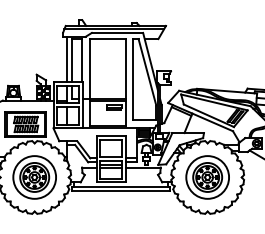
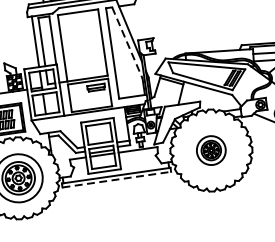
line: (147, 72) -> (127, 43), solid -> dashed
part: (207, 177) -> (211, 150), size x0.6
line: (120, 191) -> (116, 180), solid -> dashed

